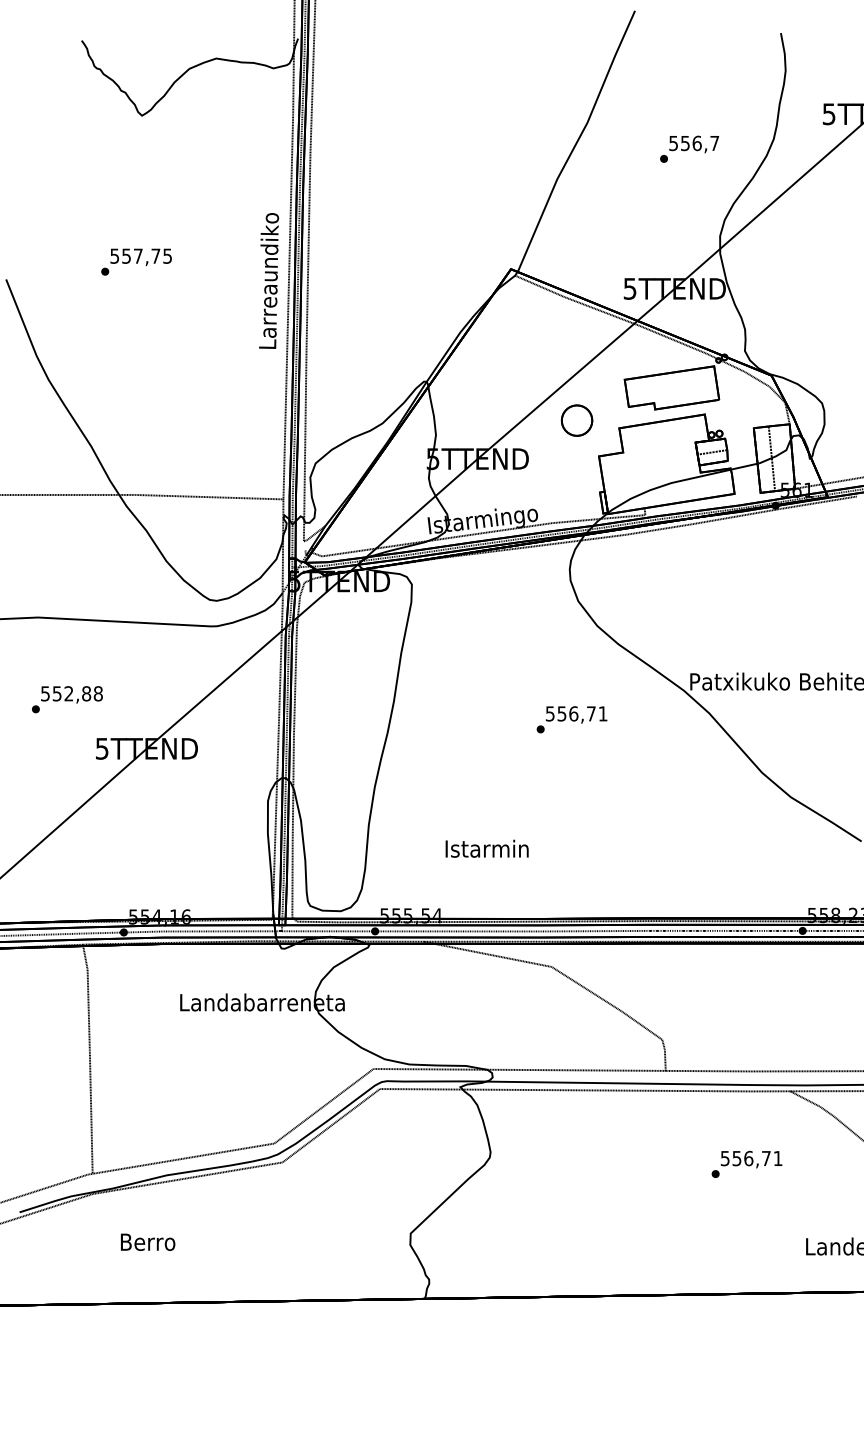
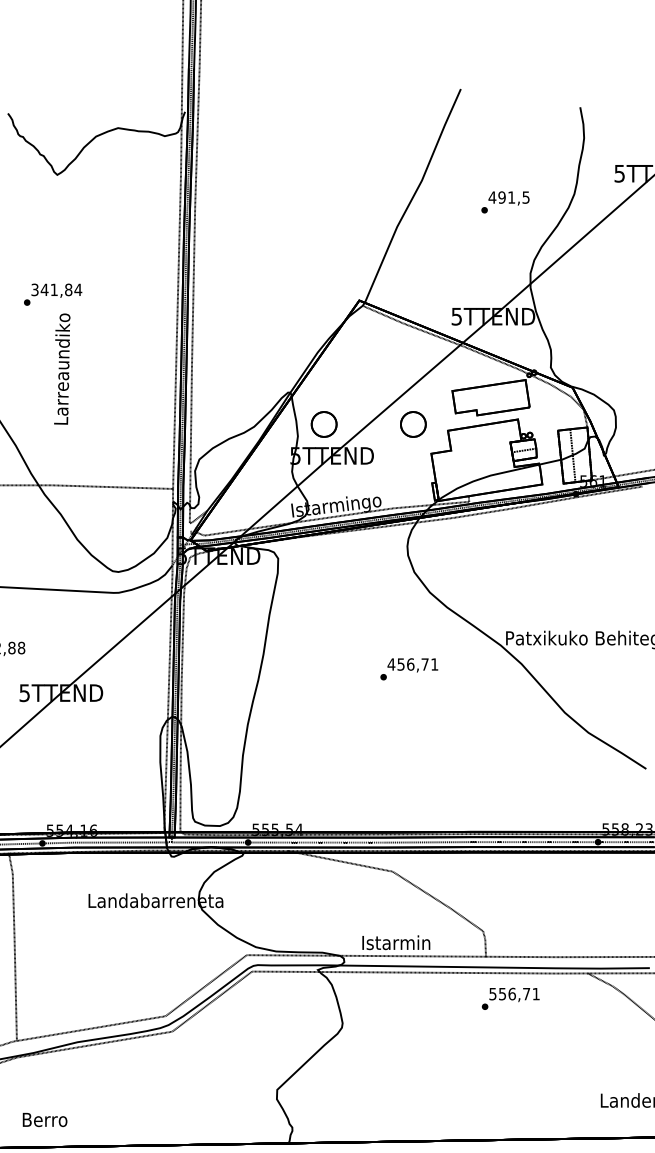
text: (693, 143) -> (508, 197), 556,7 -> 491,5
text: (141, 255) -> (56, 289), 557,75 -> 341,84
text: (269, 280) -> (62, 368), moved
part: (467, 420) -> (323, 424), added
text: (550, 713) -> (391, 664), 556,71 -> 456,71
text: (486, 848) -> (395, 942), moved
text: (746, 1163) -> (510, 998), moved
text: (148, 1241) -> (45, 1119), moved

